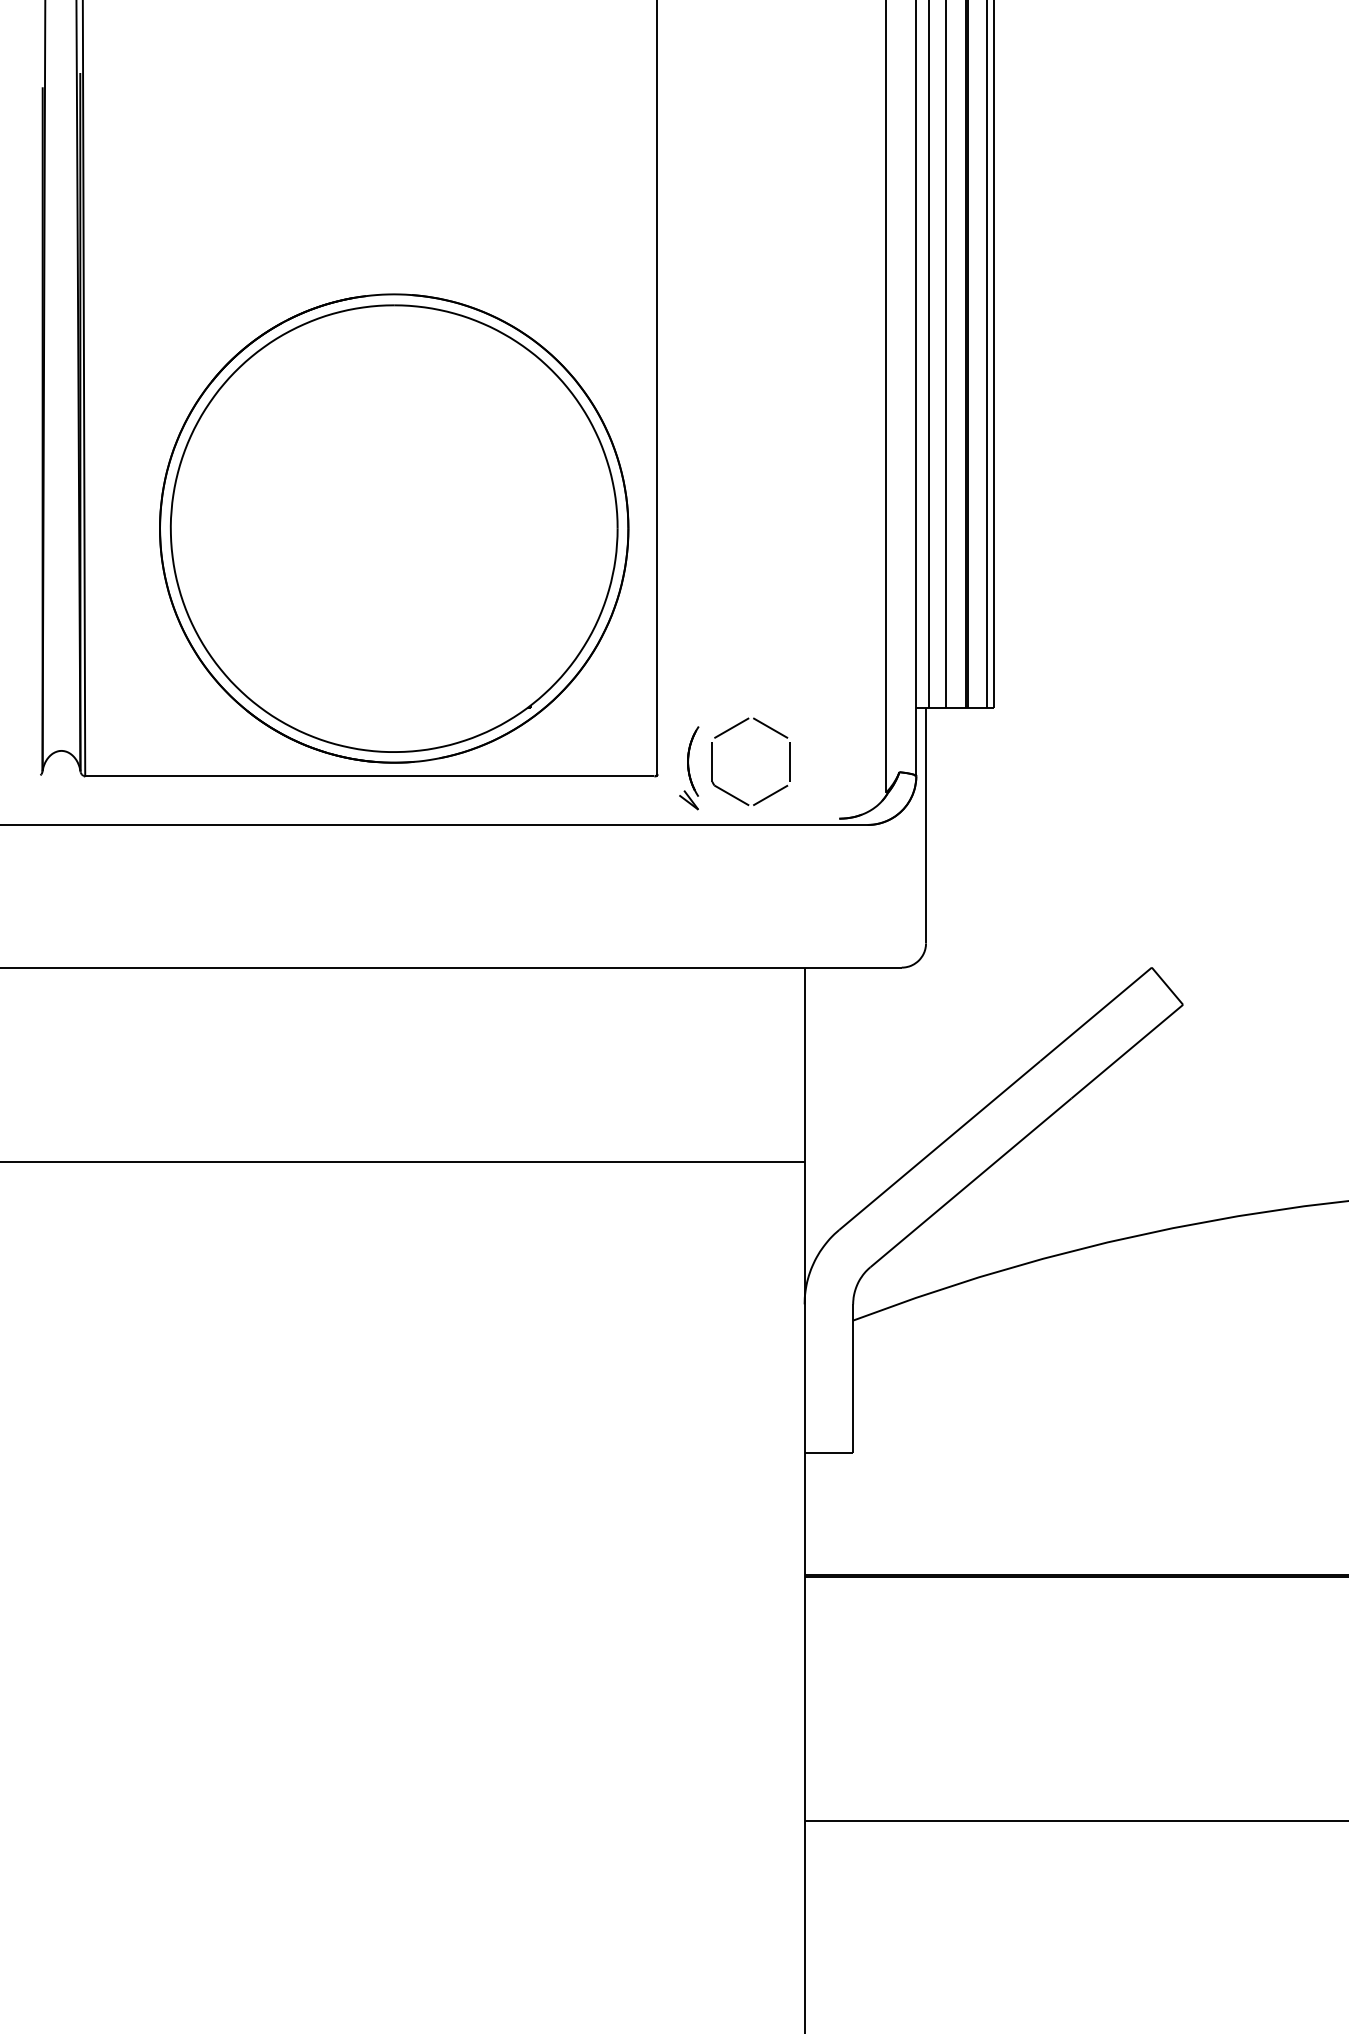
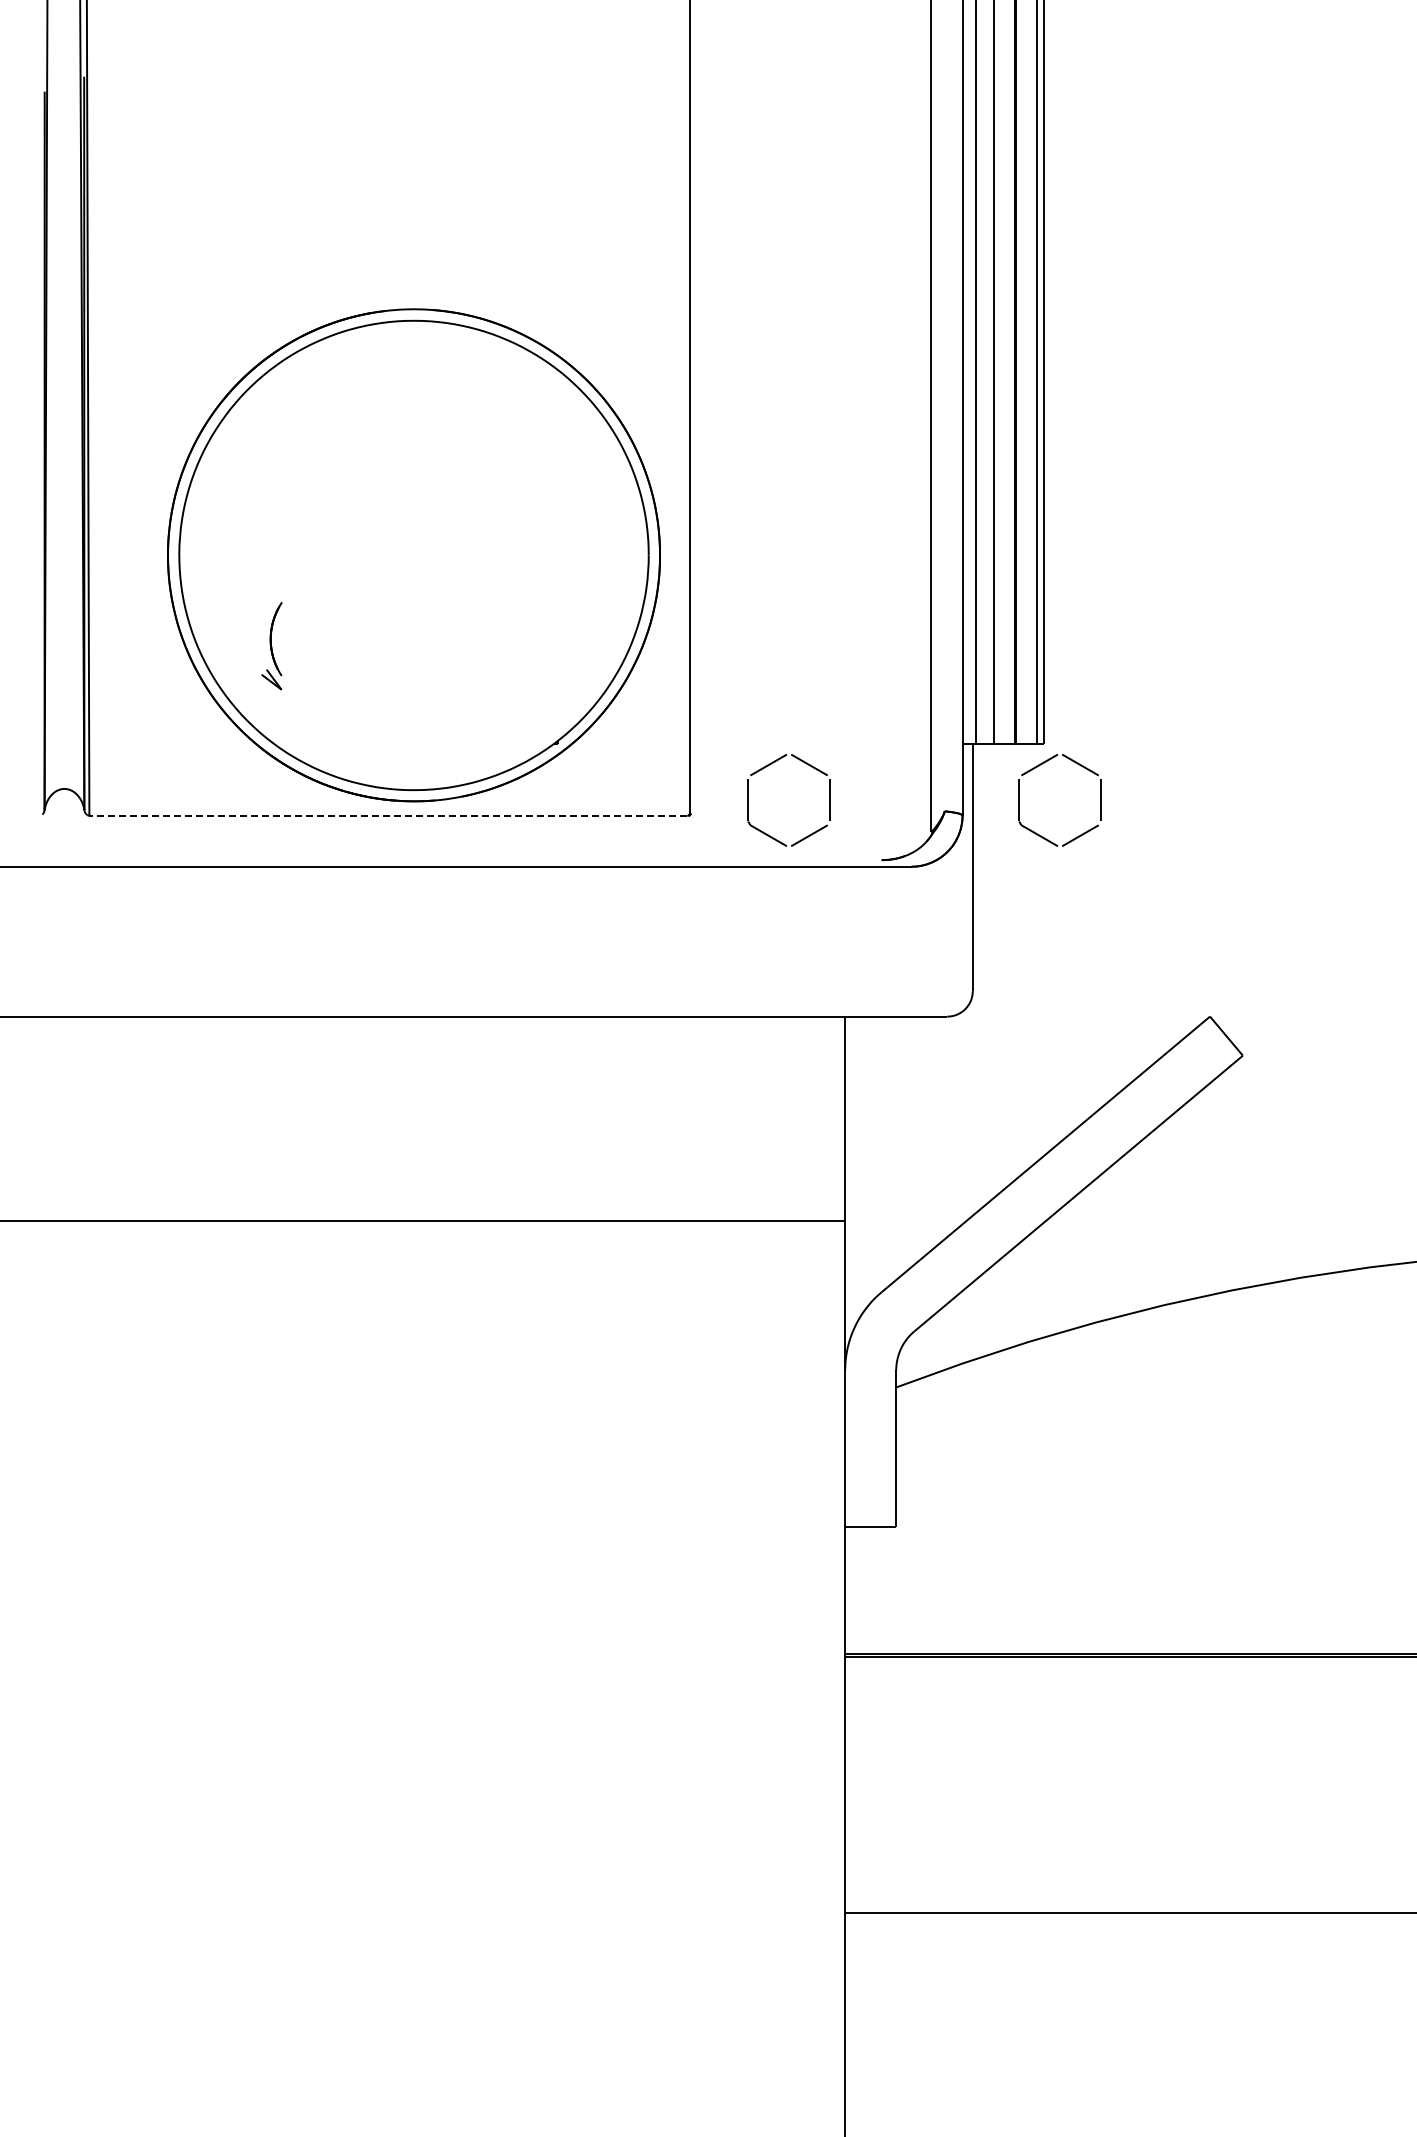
part: (991, 728) -> (1041, 765), added
part: (688, 768) -> (271, 646), moved
line: (369, 776) -> (388, 815), solid -> dashed

